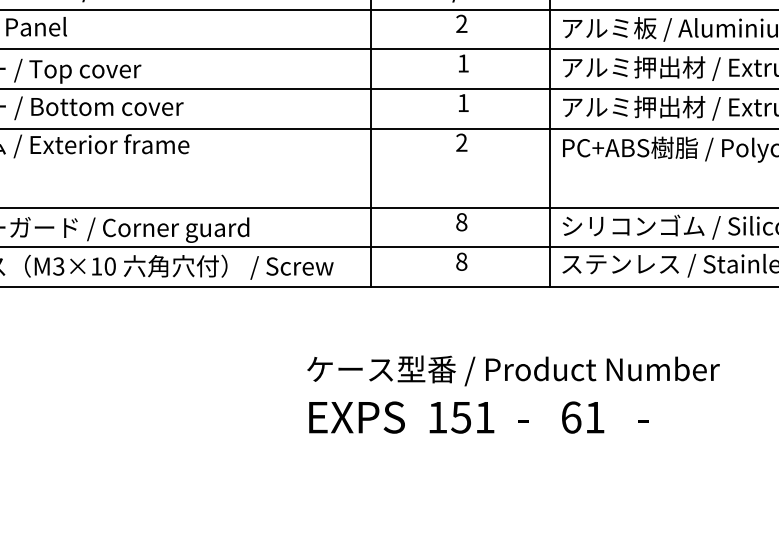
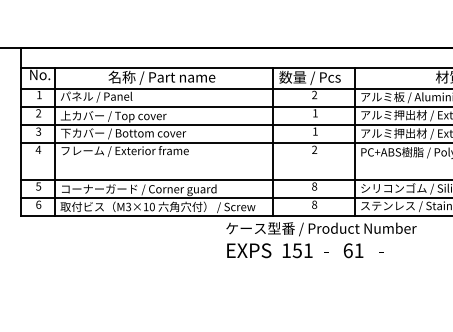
text: (513, 395) -> (321, 240), moved

